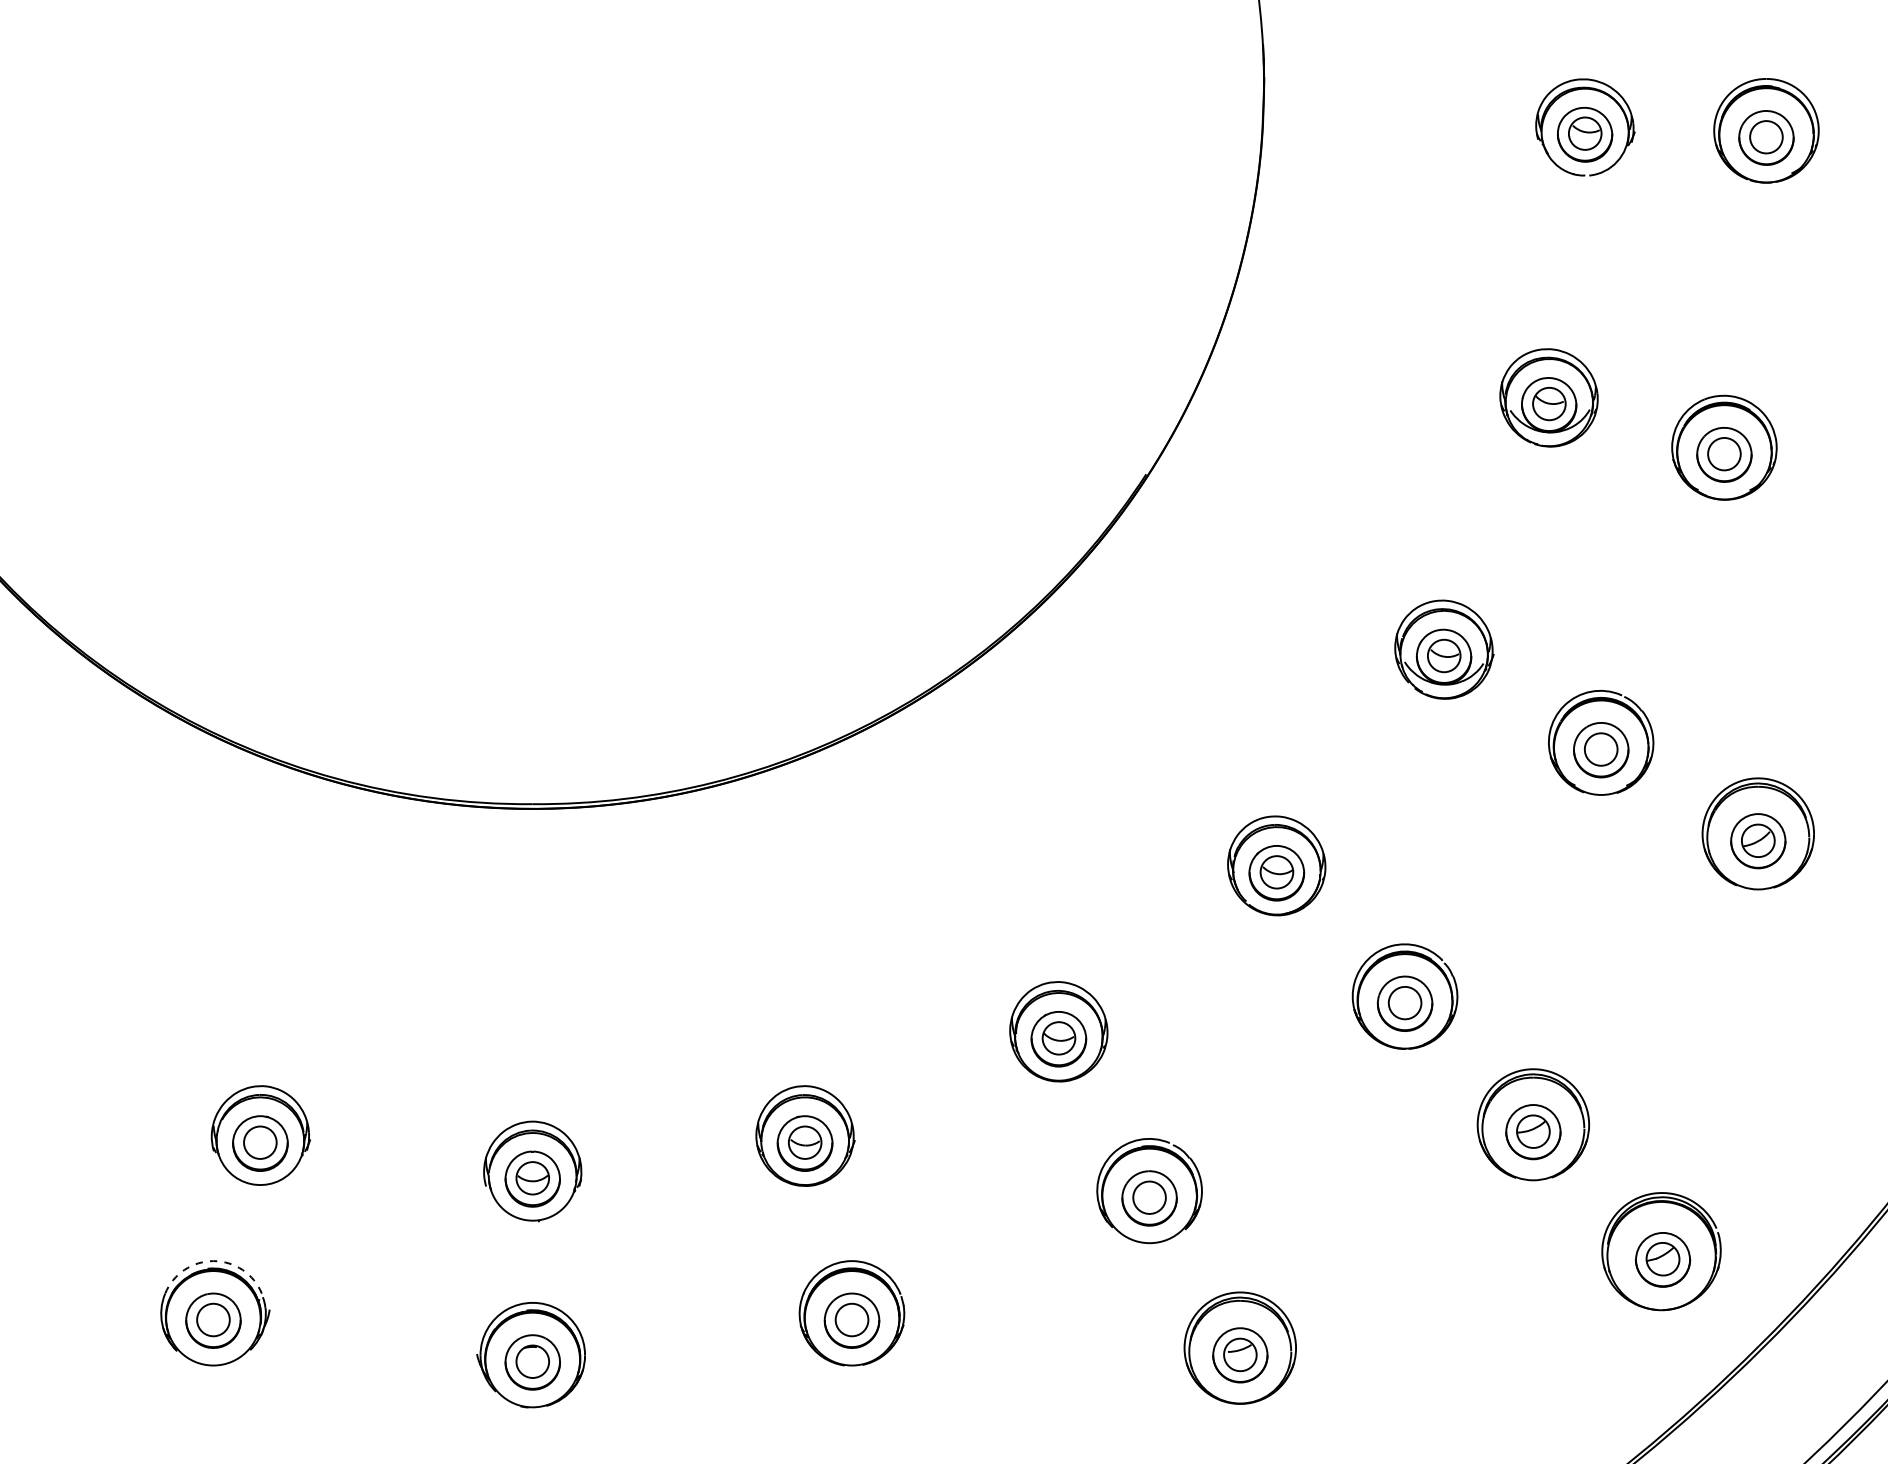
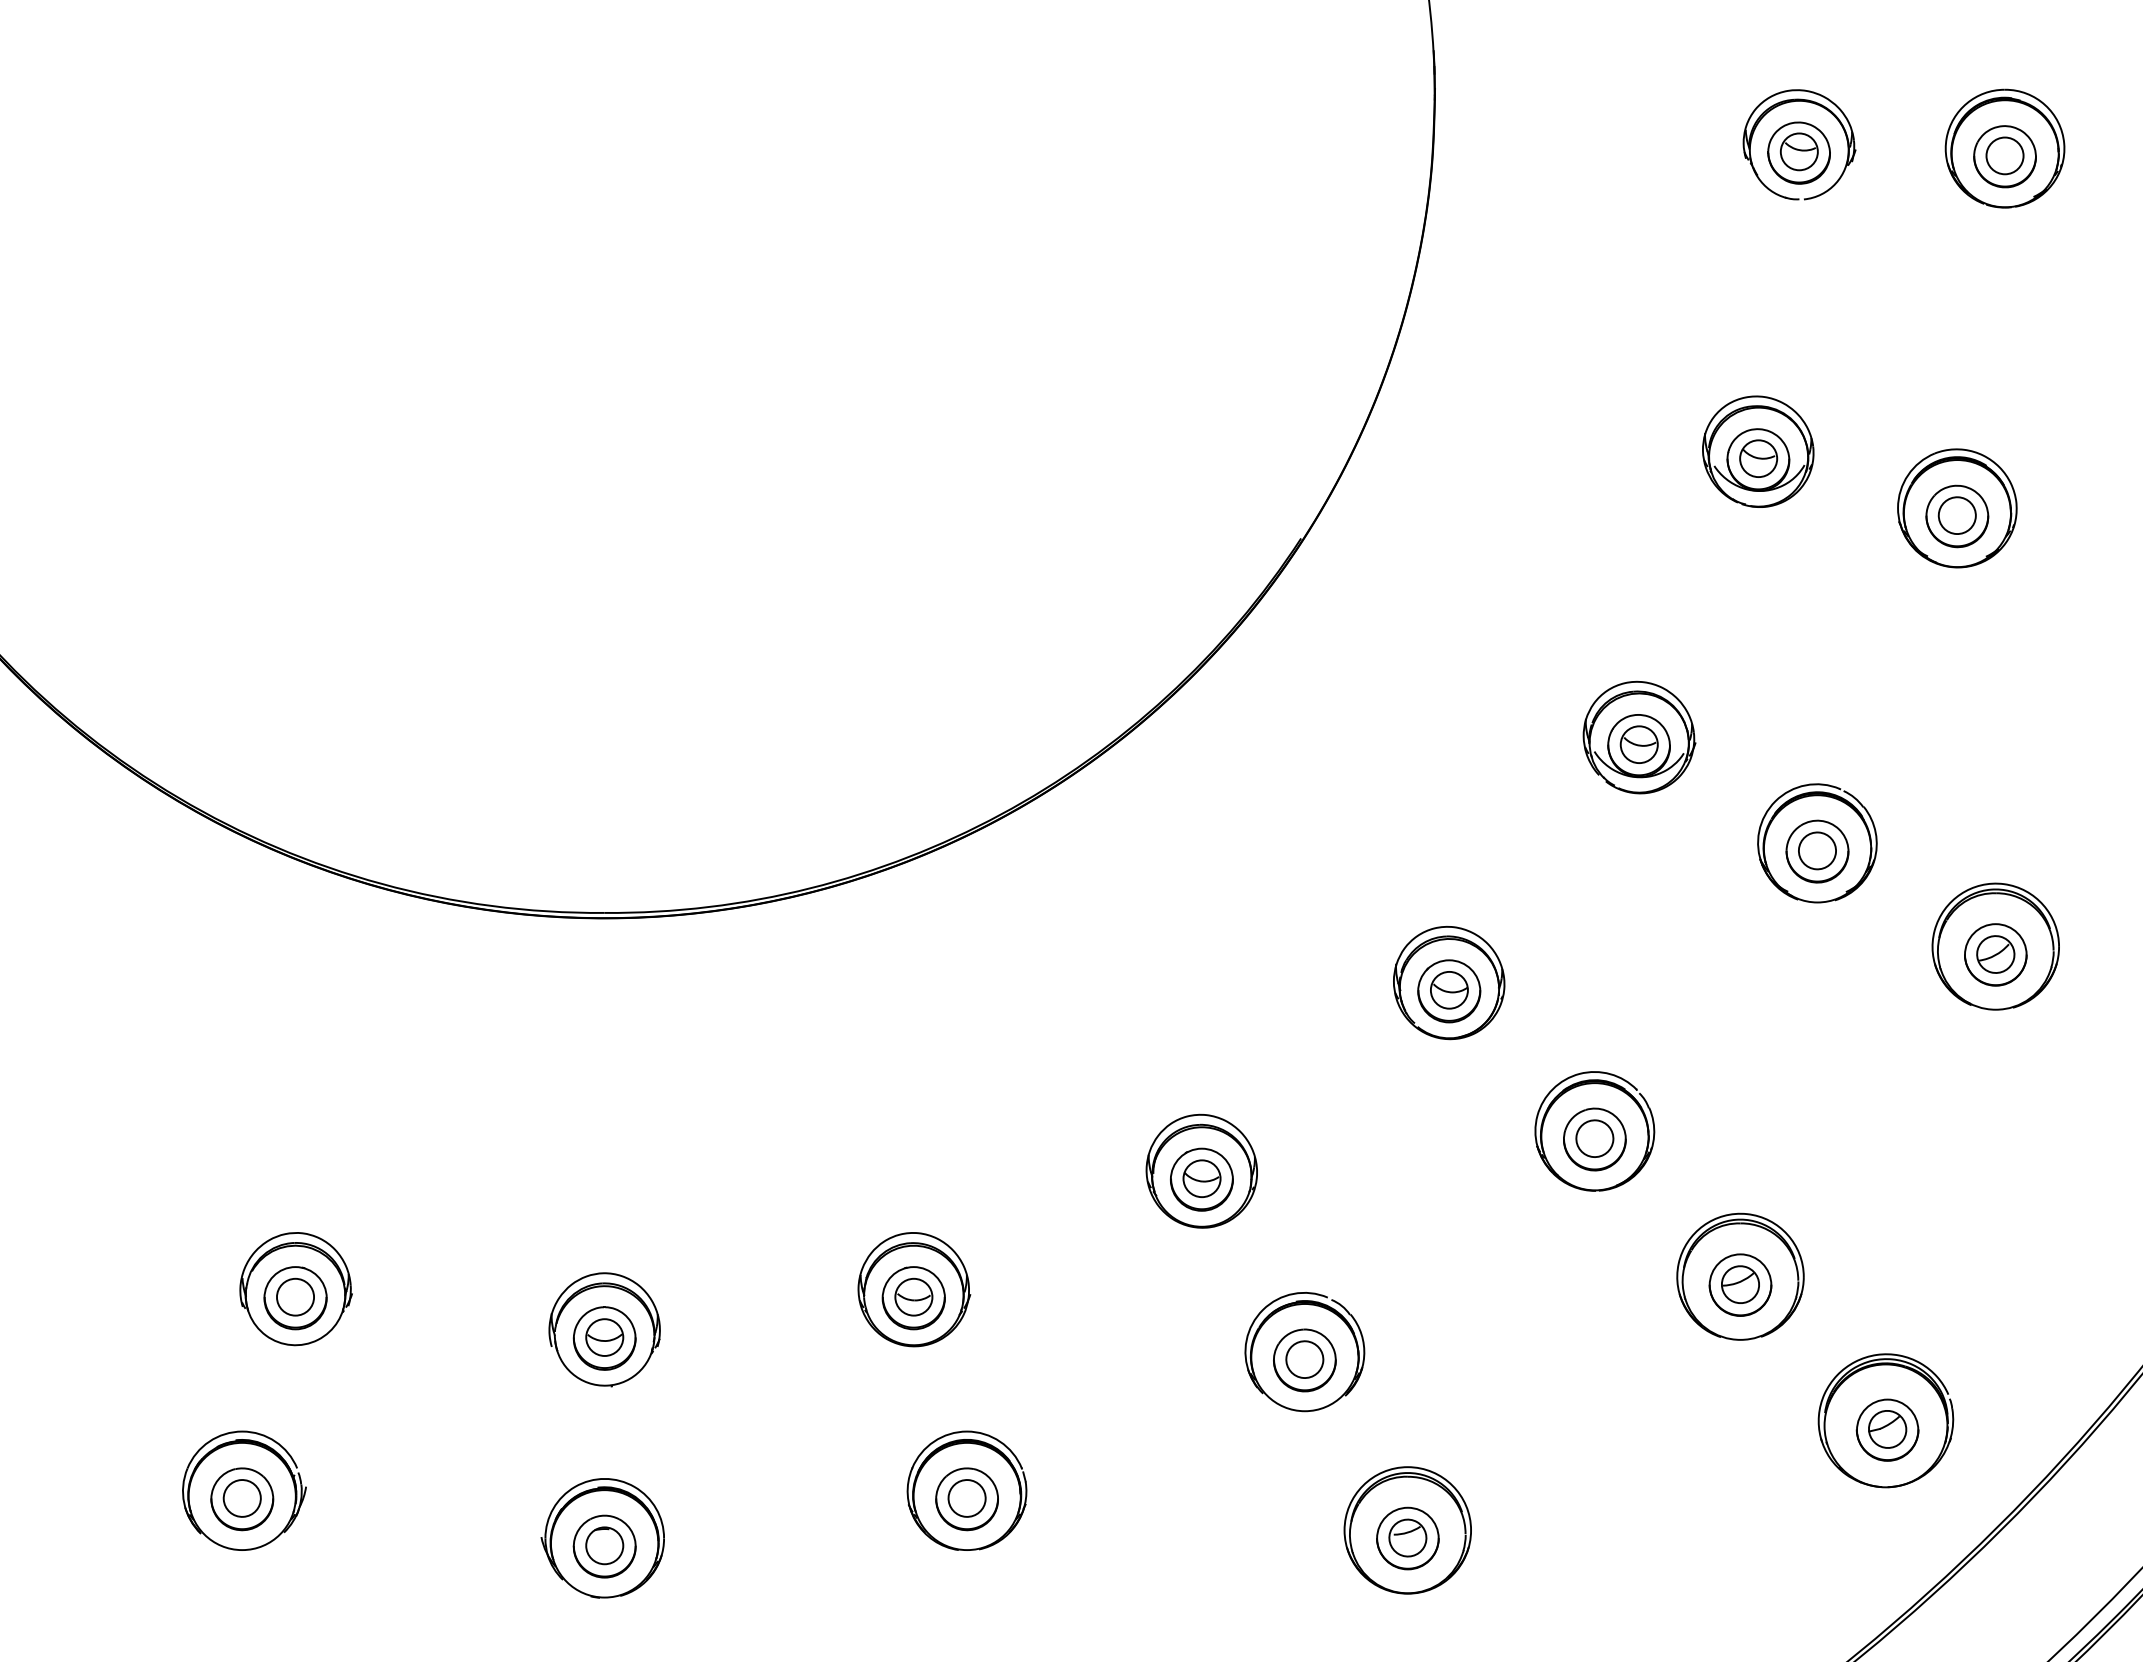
arc: (213, 1261) -> (242, 1431), dashed -> solid

